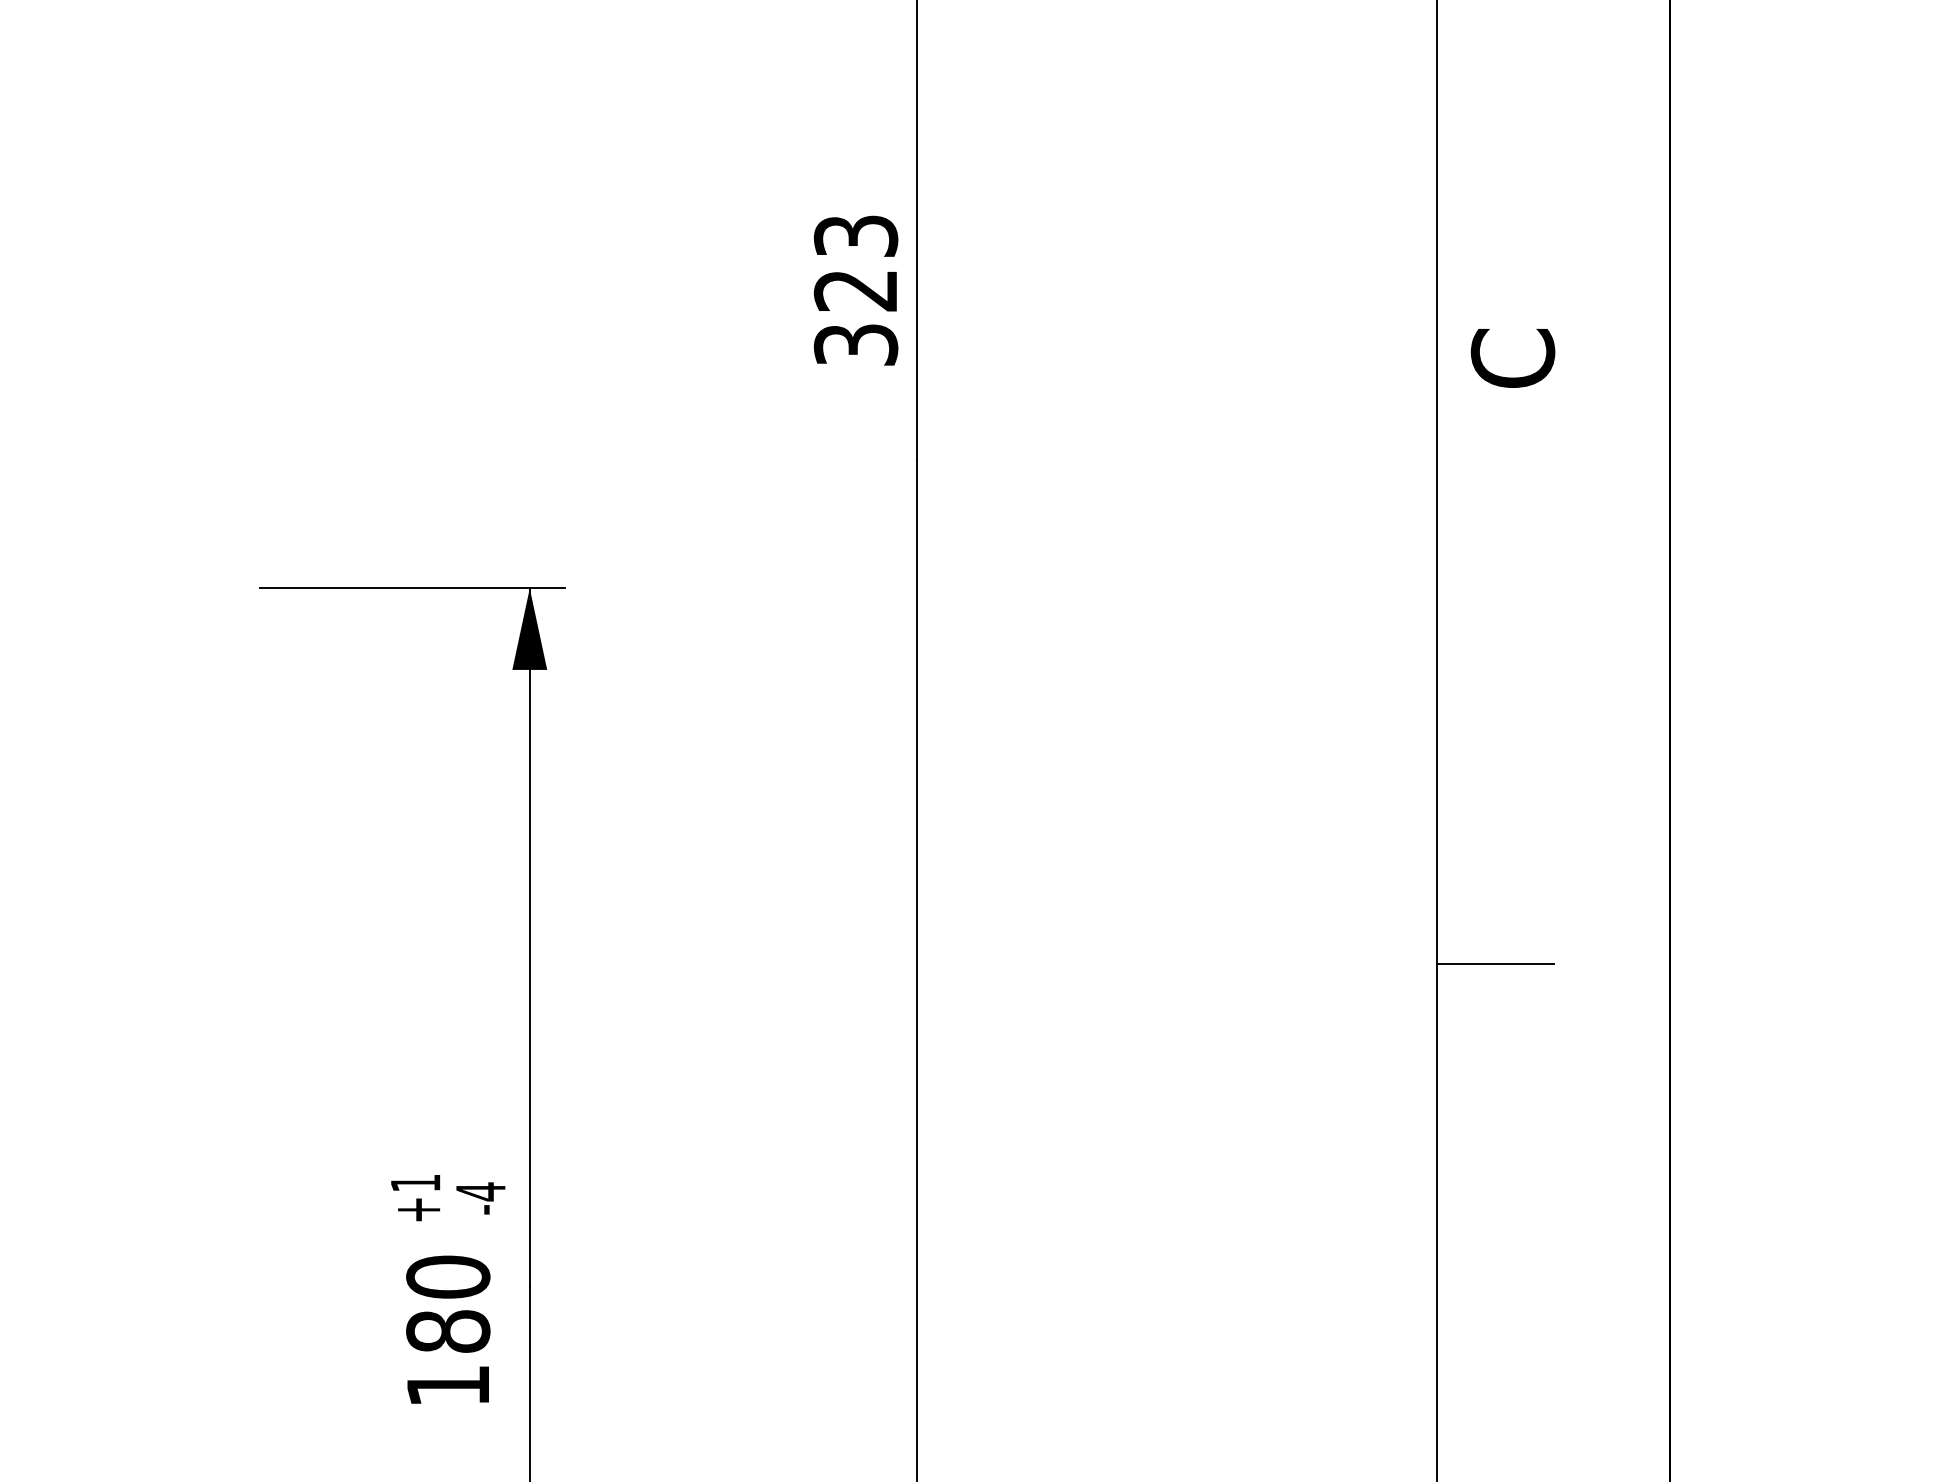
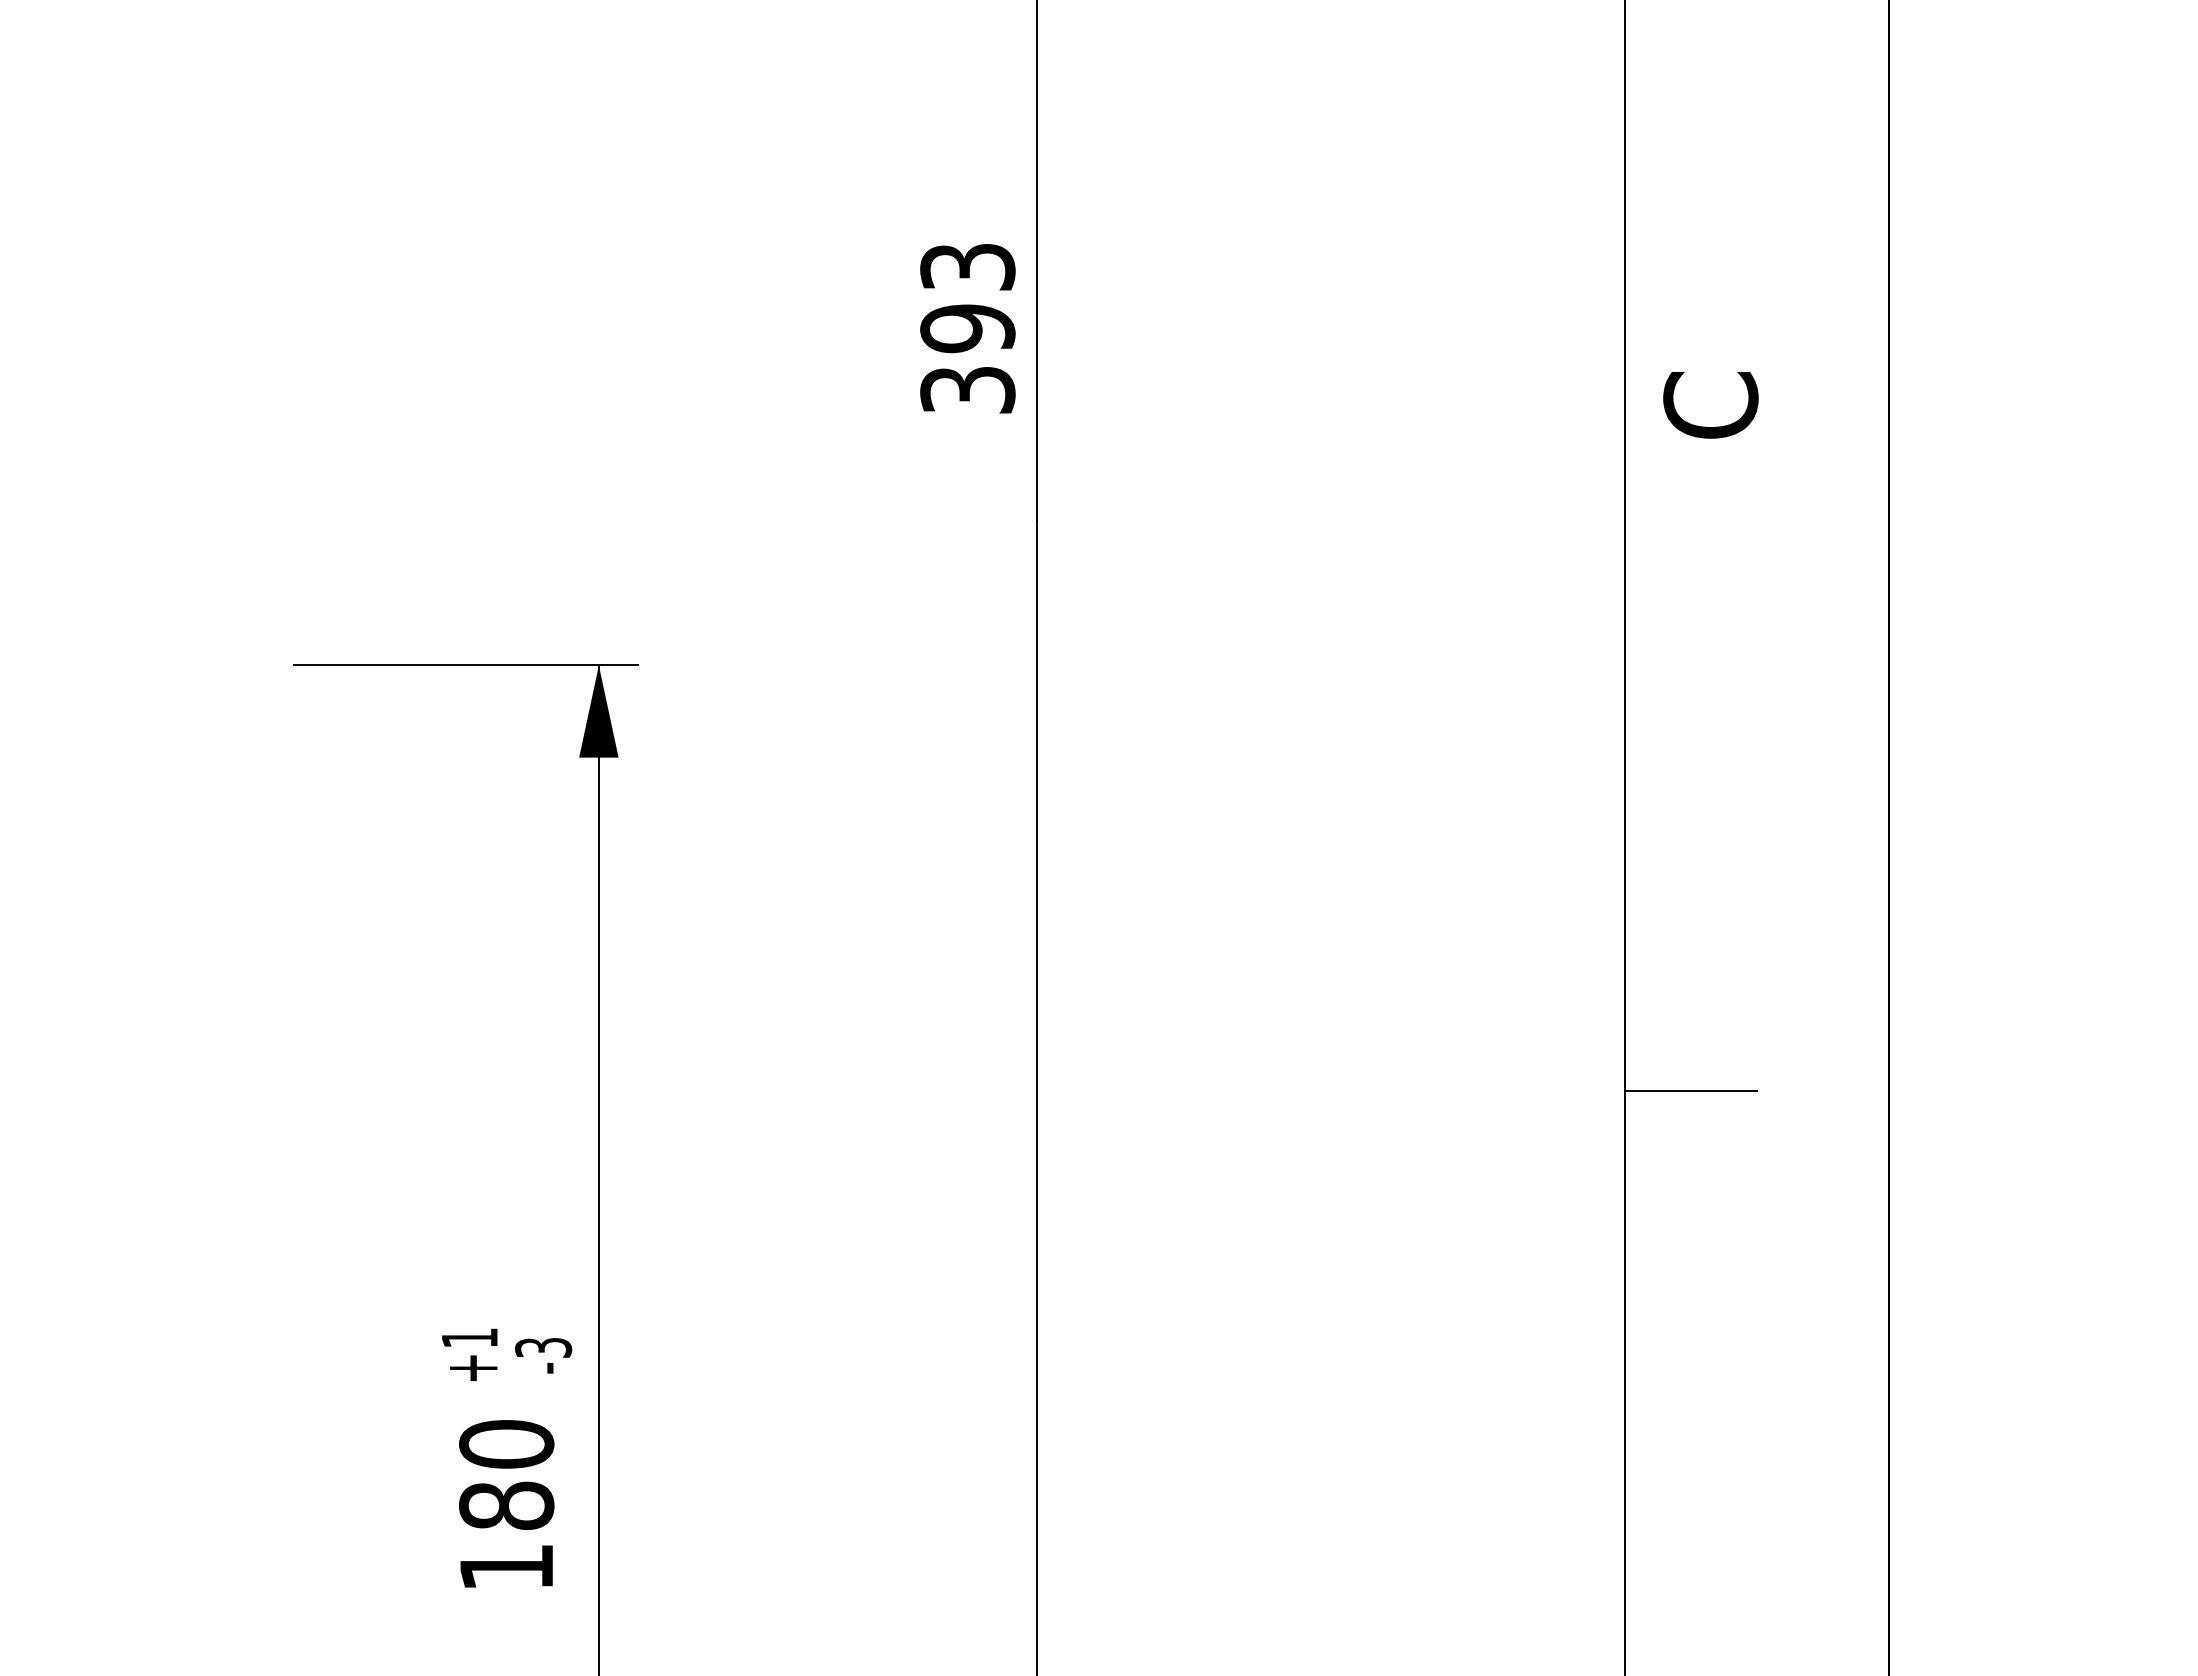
text: (855, 290) -> (967, 328), 323 -> 393
text: (480, 1191) -> (543, 1347), -4 -> -3

